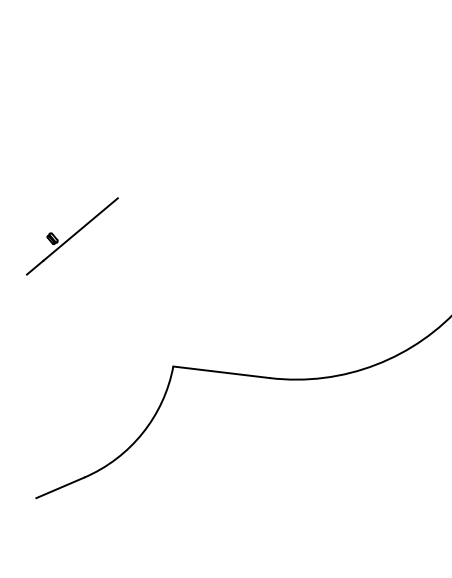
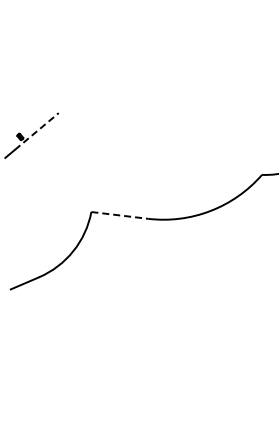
line: (80, 229) -> (36, 131), solid -> dashed
line: (221, 372) -> (119, 215), solid -> dashed

